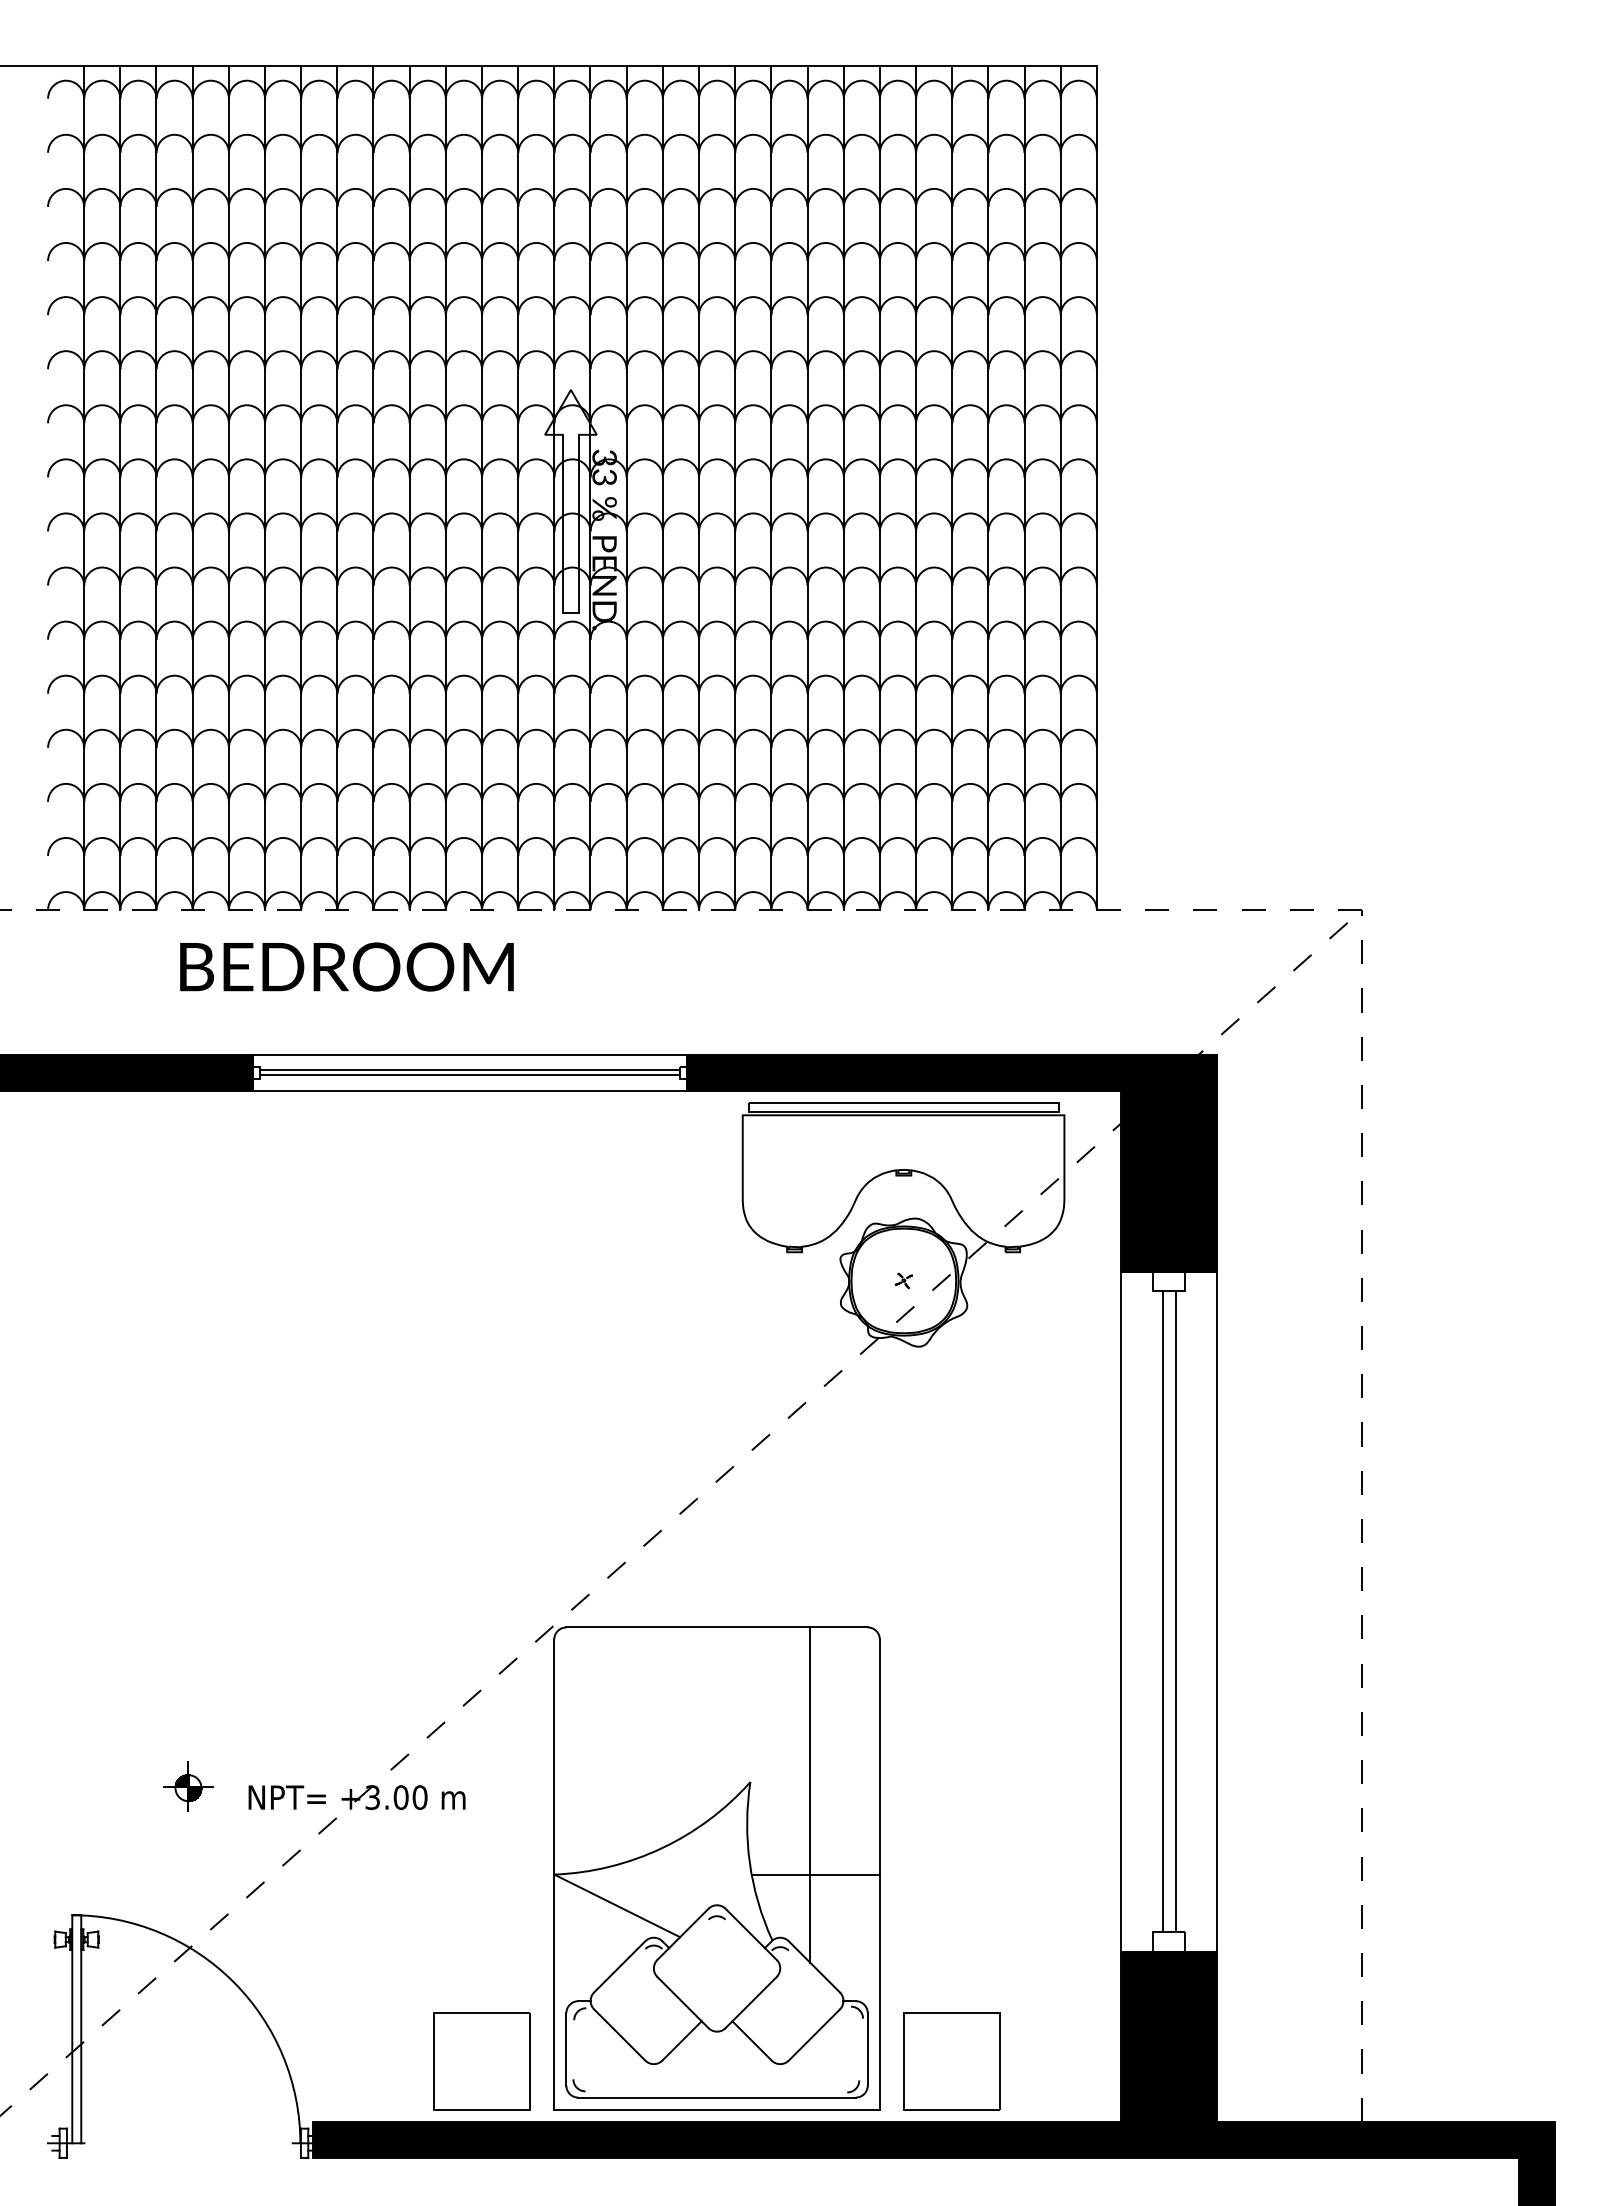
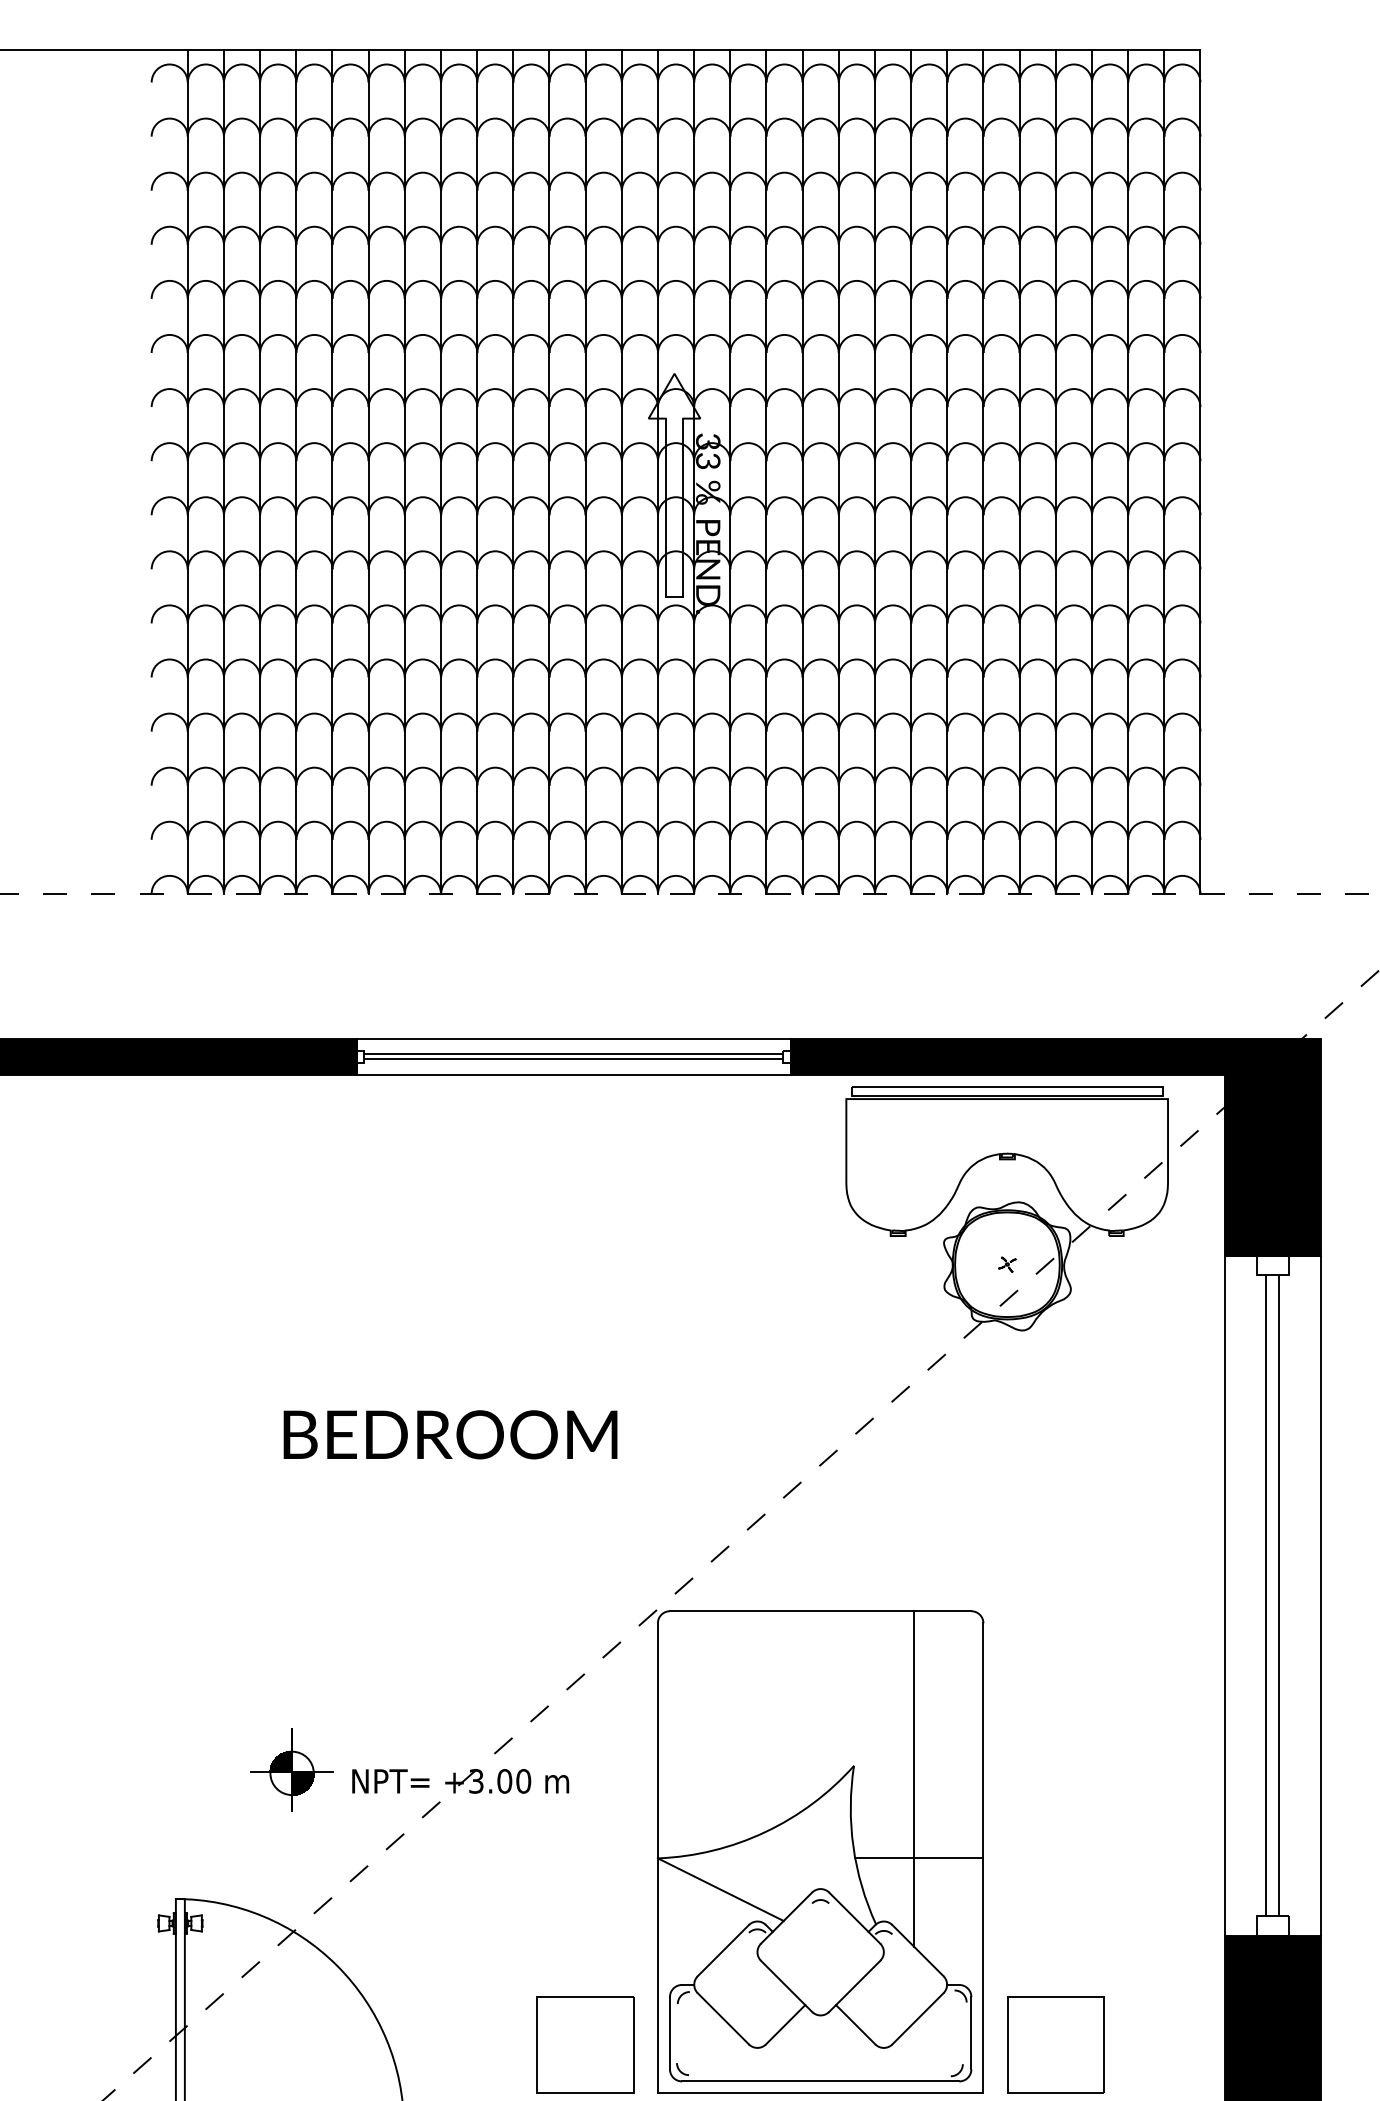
text: (346, 966) -> (450, 1434), moved
part: (188, 1785) -> (292, 1769), size x1.67

